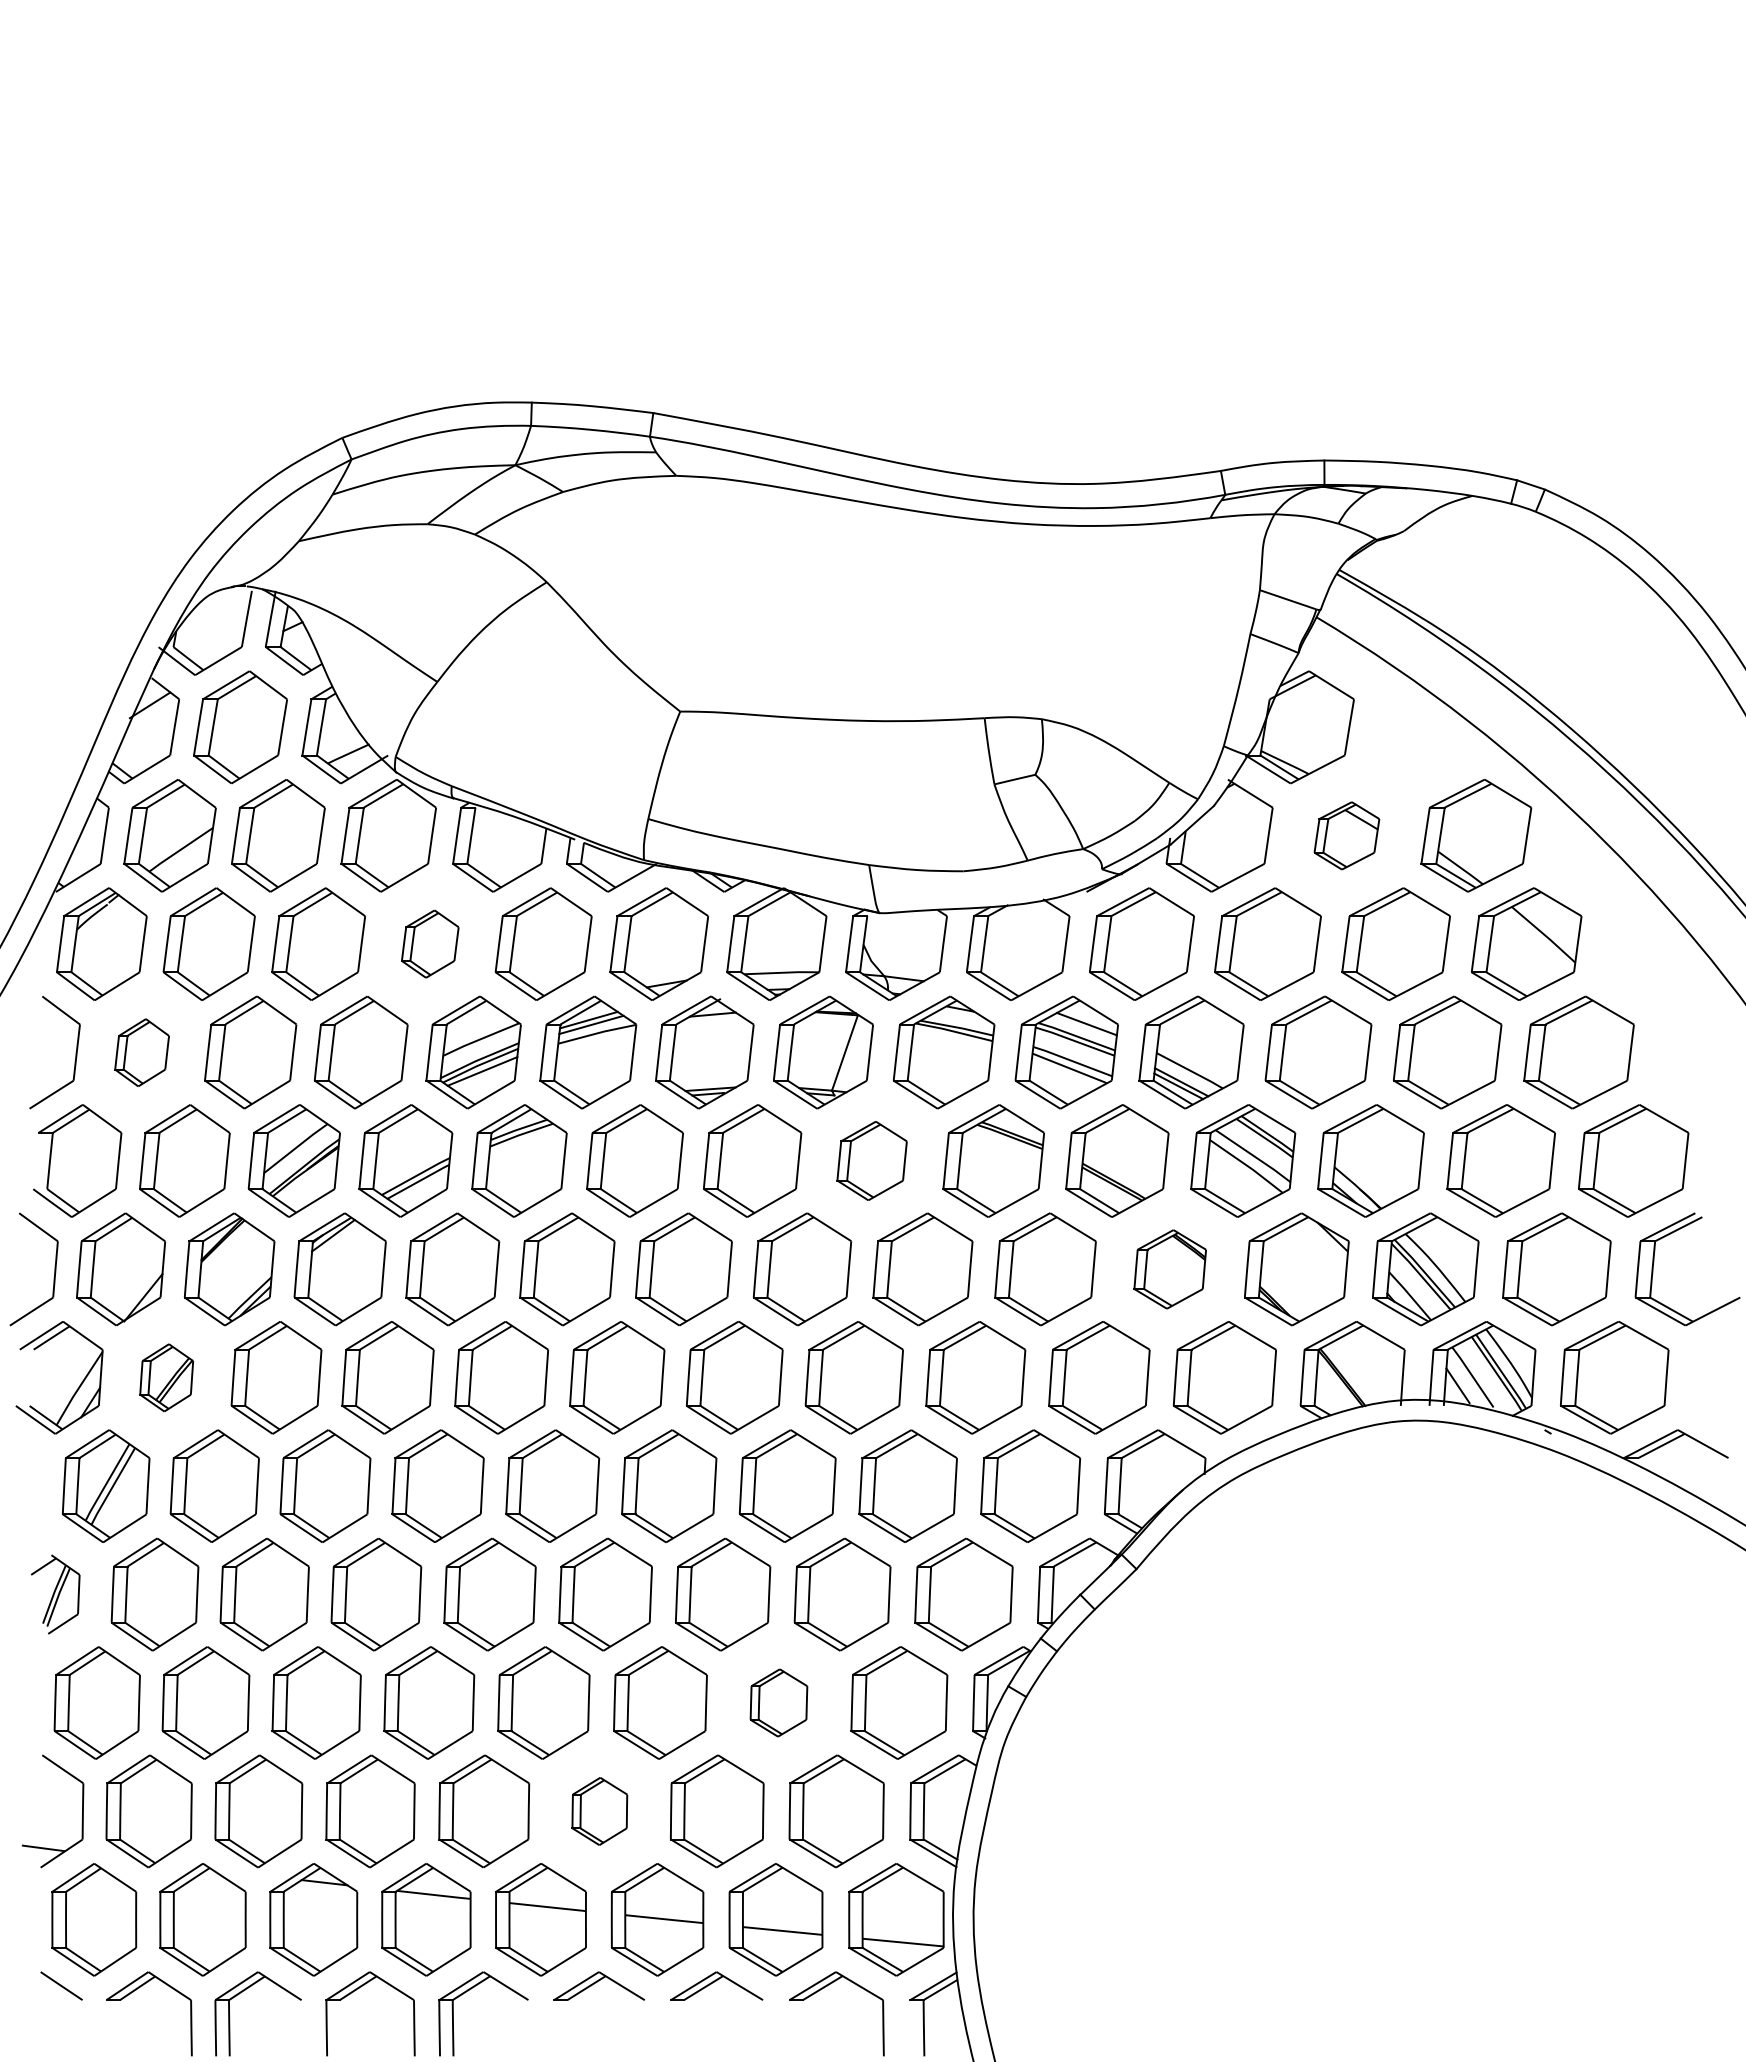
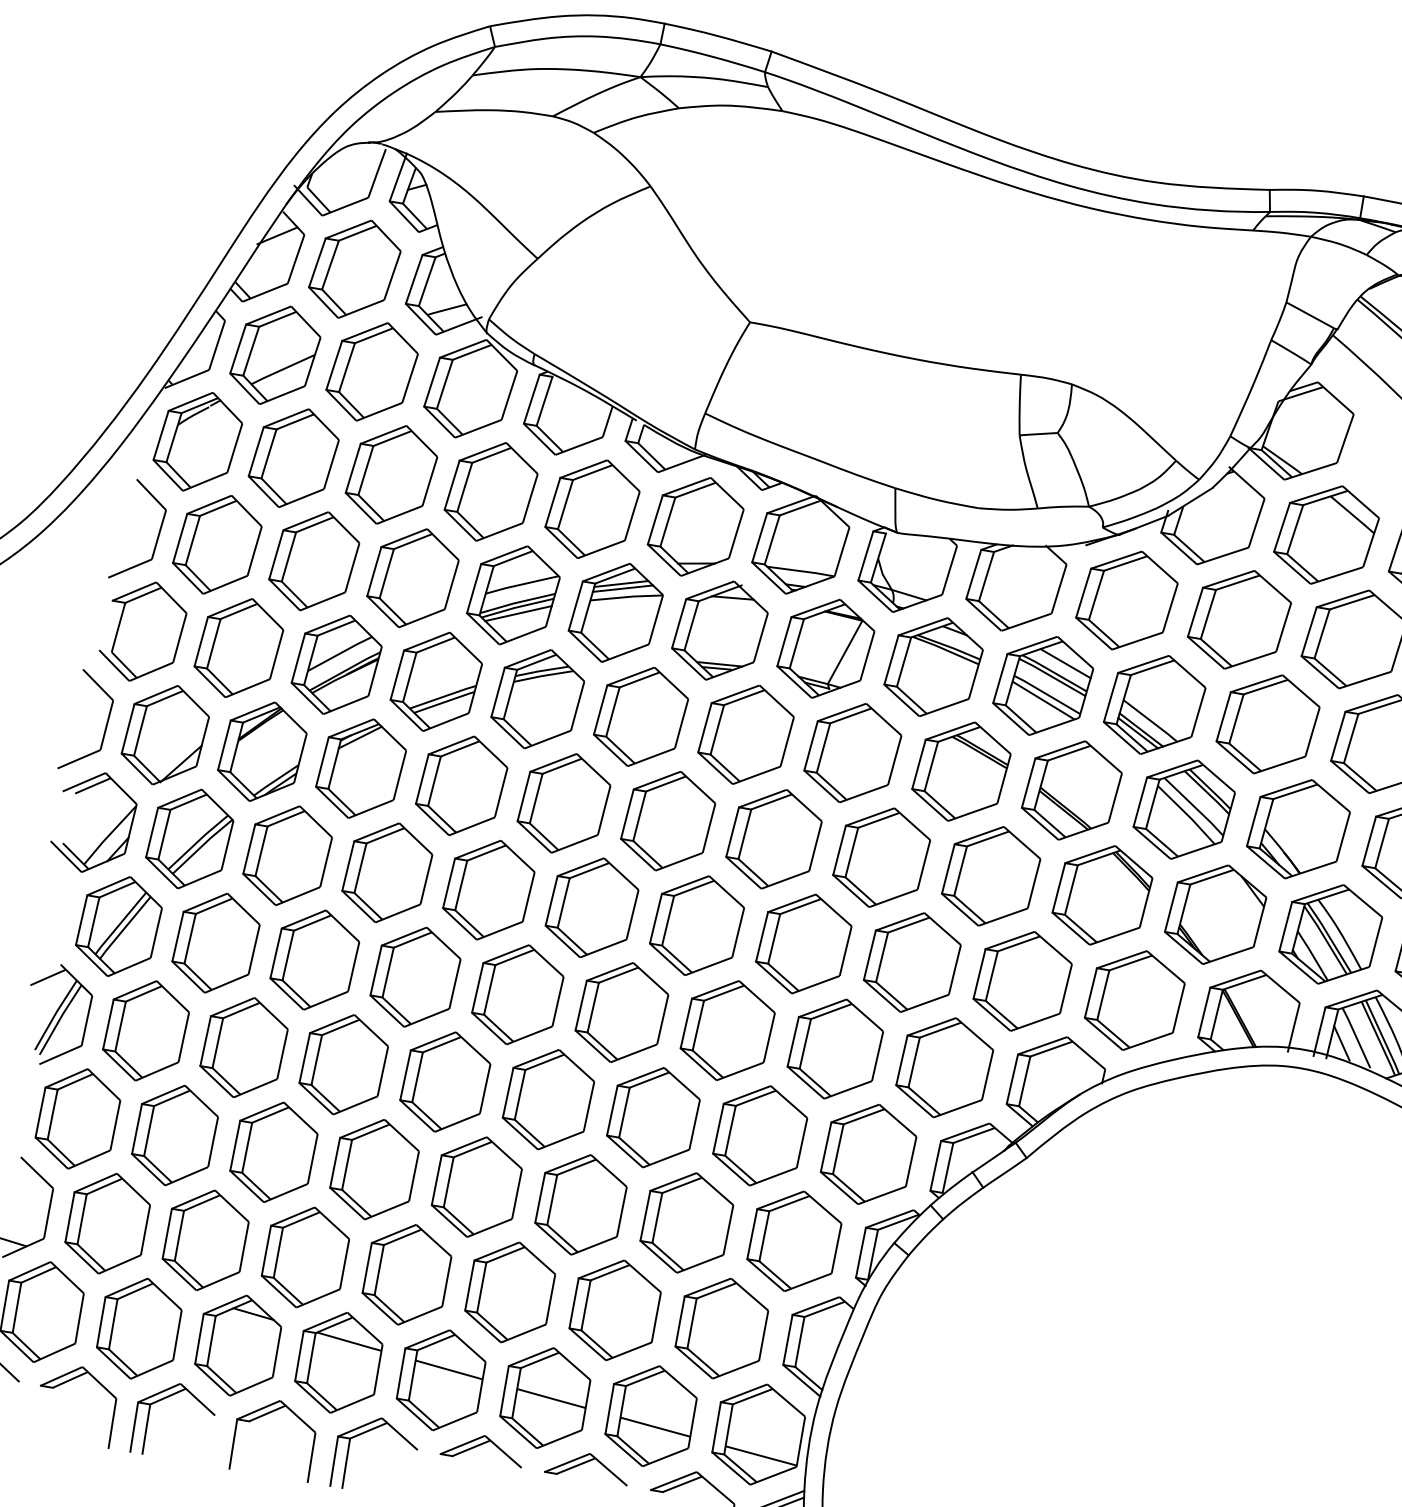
part: (1346, 835) -> (1326, 534), size x1.67
part: (430, 943) -> (491, 491), size x1.67
part: (141, 1052) -> (216, 544), size x1.67
part: (871, 1160) -> (852, 752), size x1.43
part: (1170, 1269) -> (1102, 895), size x1.43
part: (166, 1377) -> (189, 838), size x1.67
part: (55, 1594) -> (57, 1015), size x1.43
part: (778, 1702) -> (686, 1222), size x1.67
part: (599, 1811) -> (510, 1292), size x1.67

